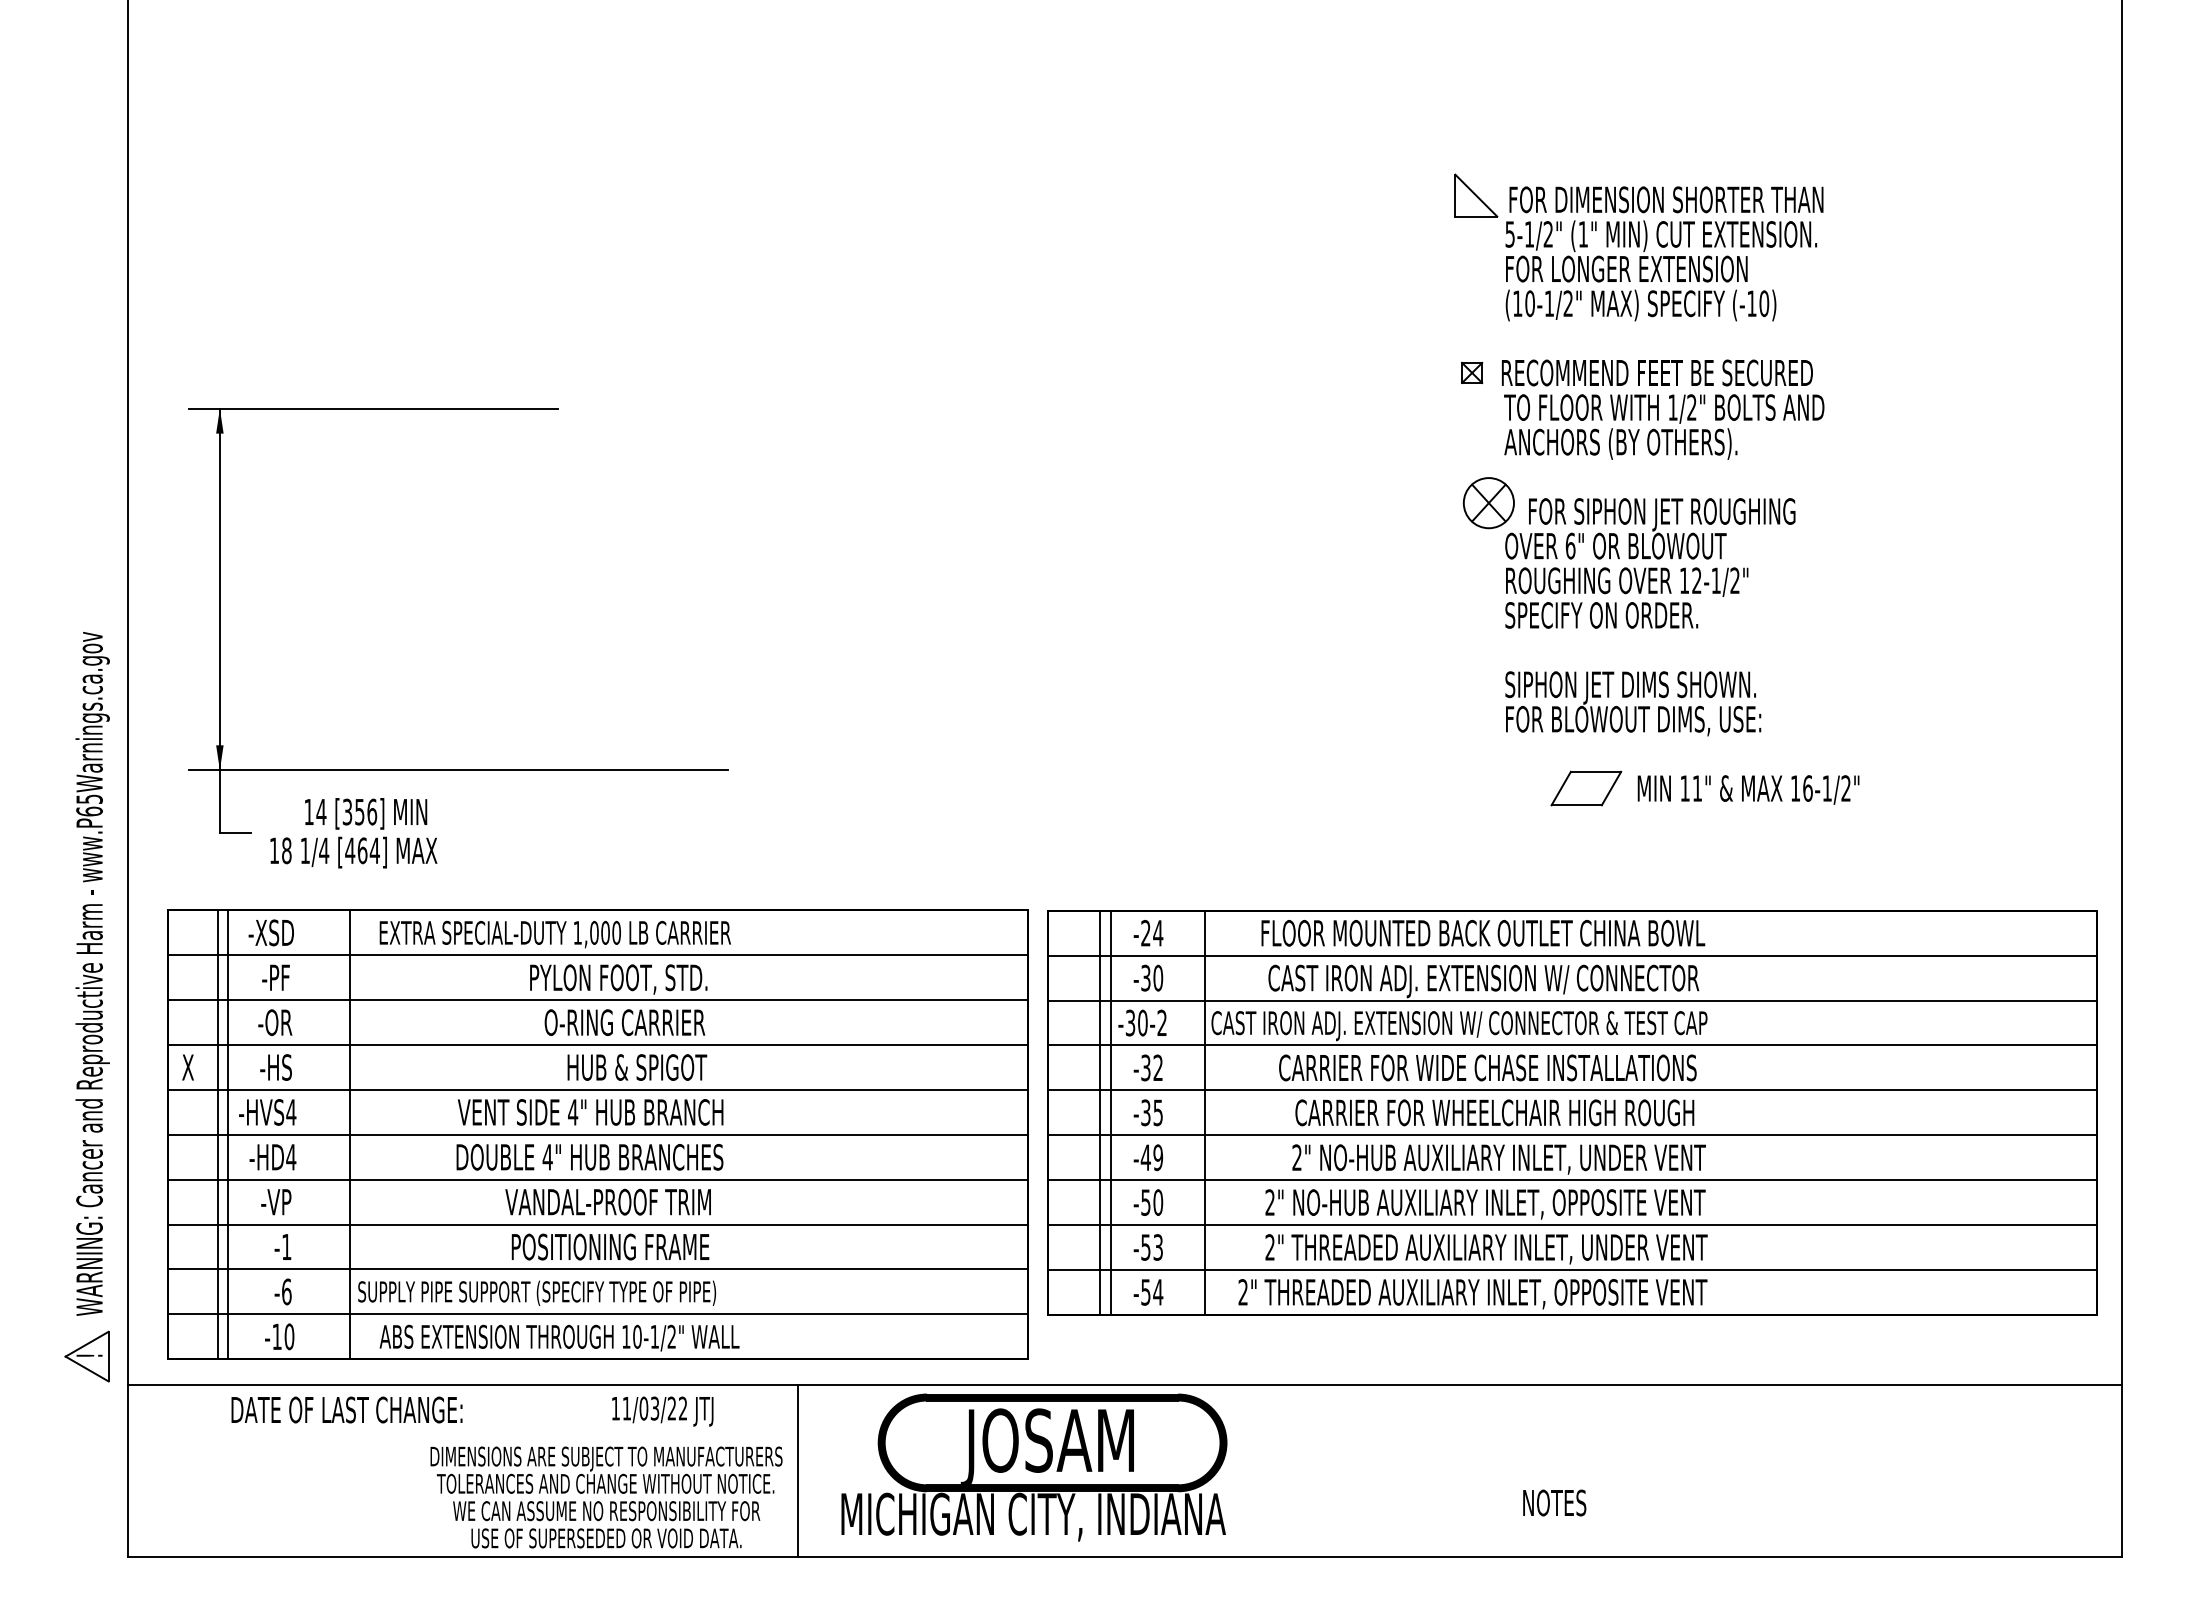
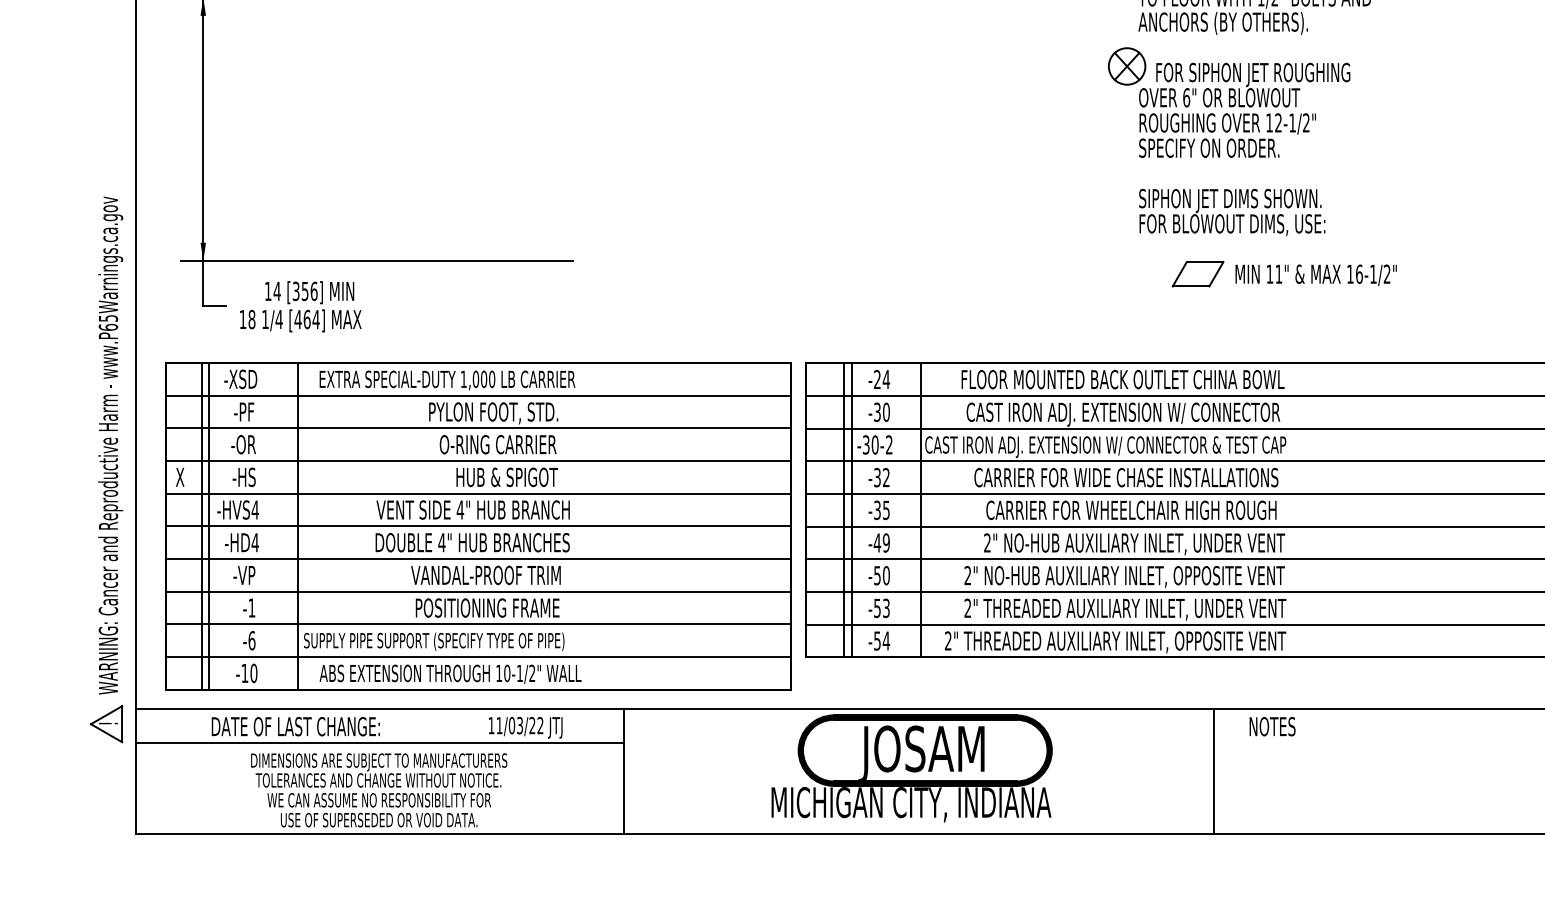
part: (86, 1006) -> (106, 469), moved
line: (462, 1432) -> (379, 743), added
part: (1034, 1467) -> (912, 768), moved
line: (1608, 1470) -> (1214, 770), added
text: (606, 1497) -> (379, 790), moved
text: (1554, 1502) -> (1272, 726), moved

